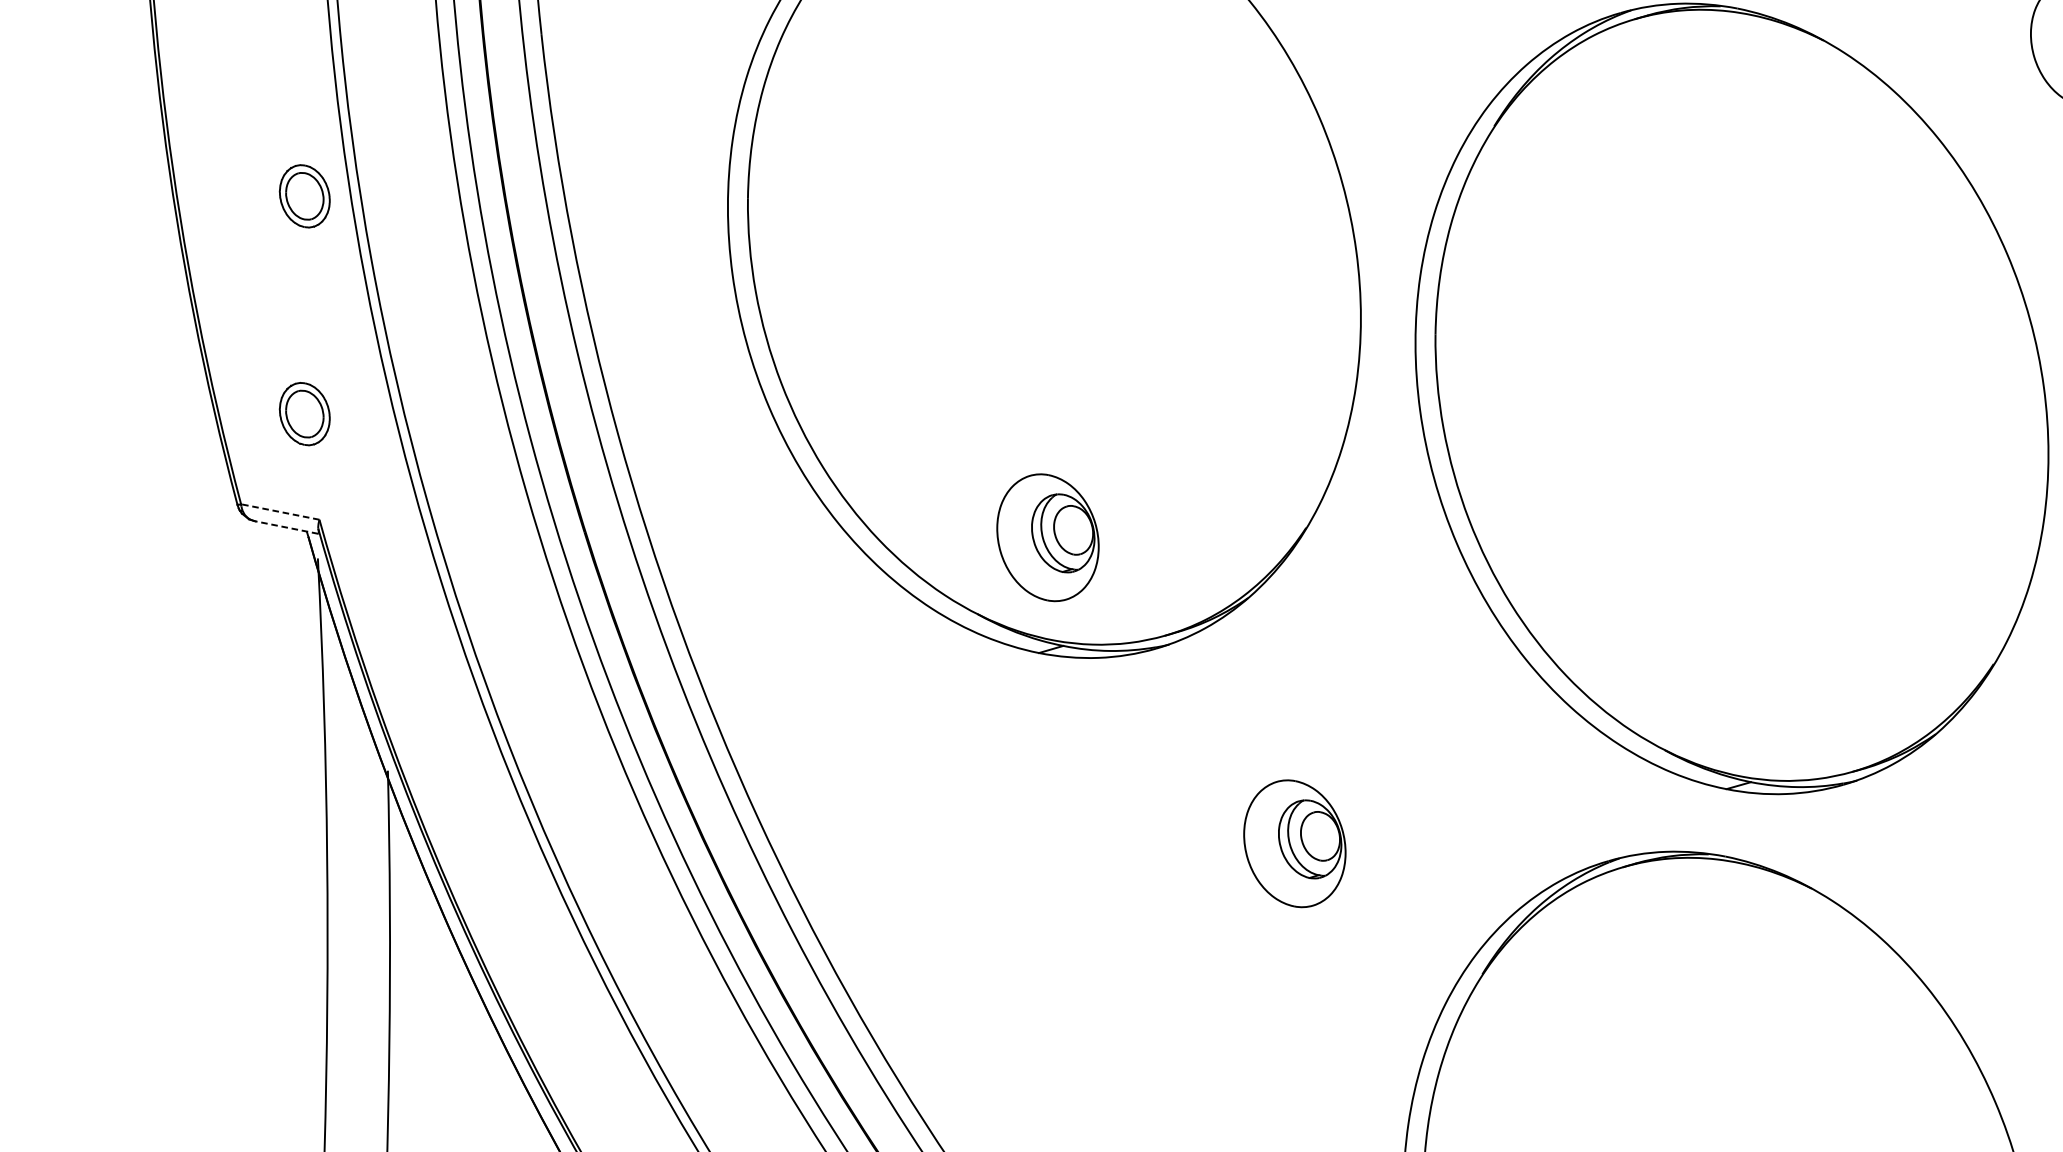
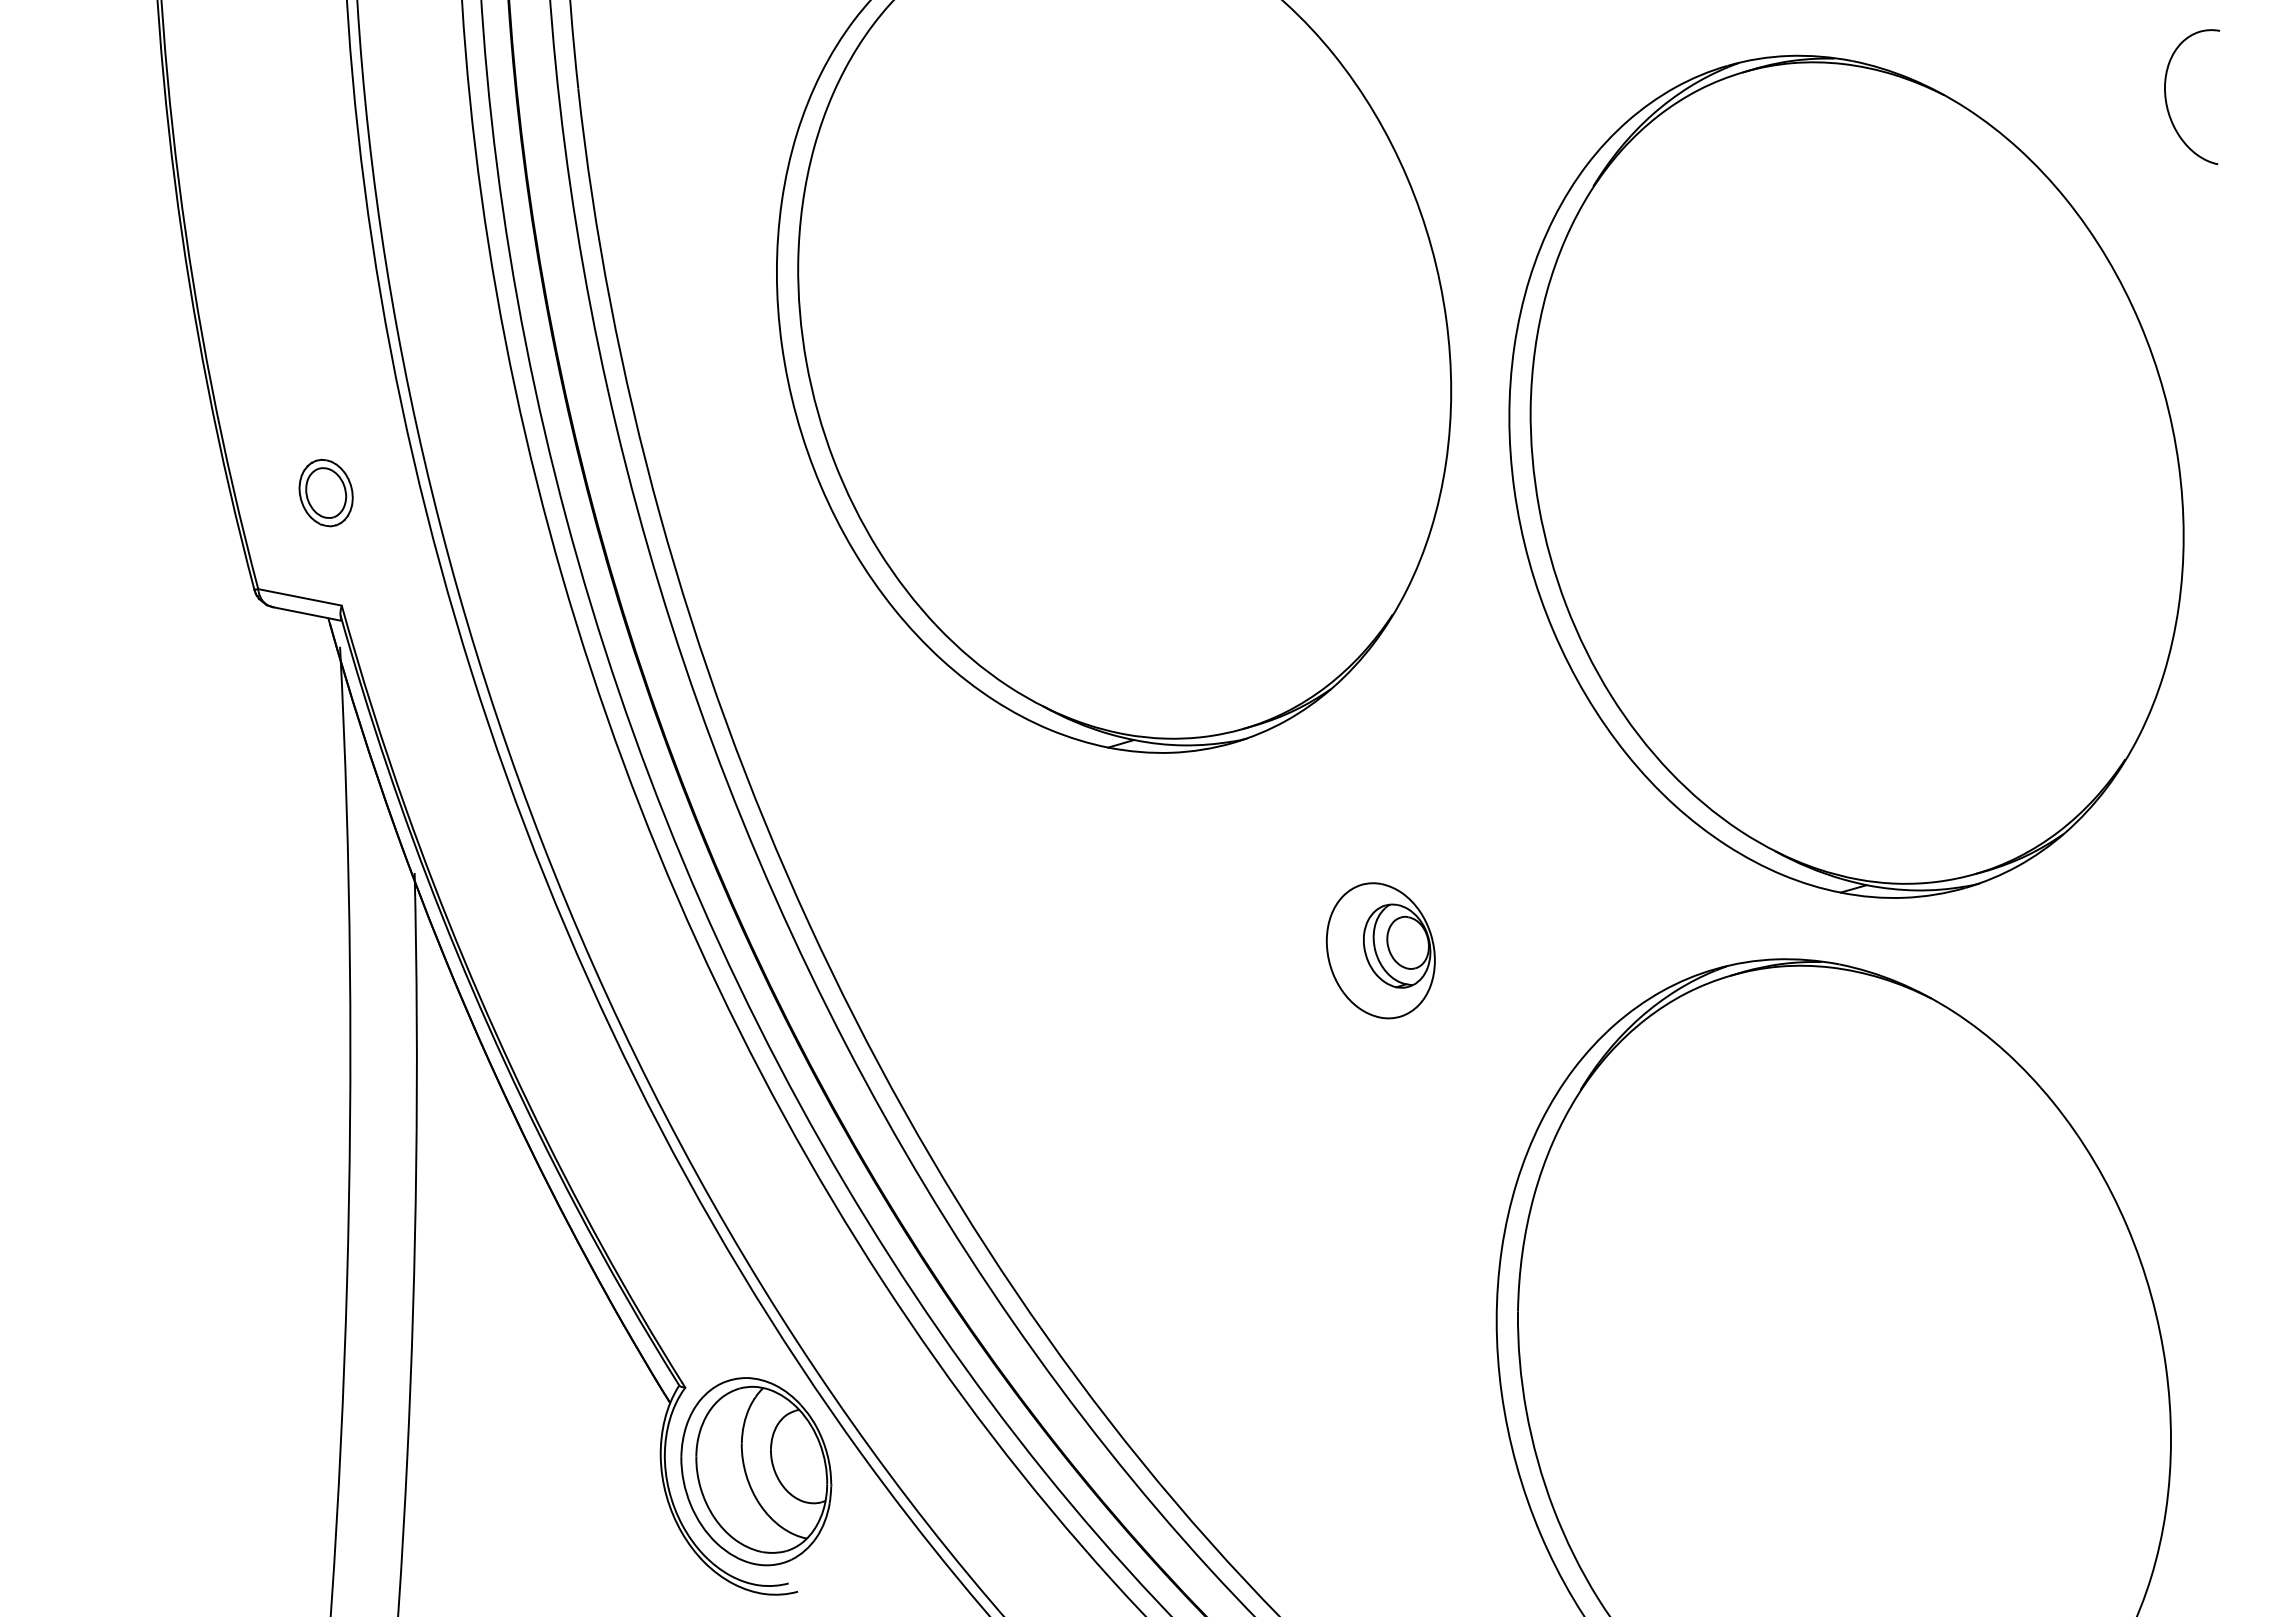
part: (304, 195) -> (325, 260), removed
line: (280, 512) -> (300, 597), dashed -> solid
line: (286, 527) -> (306, 613), dashed -> solid
part: (1047, 537) -> (1117, 624), removed

